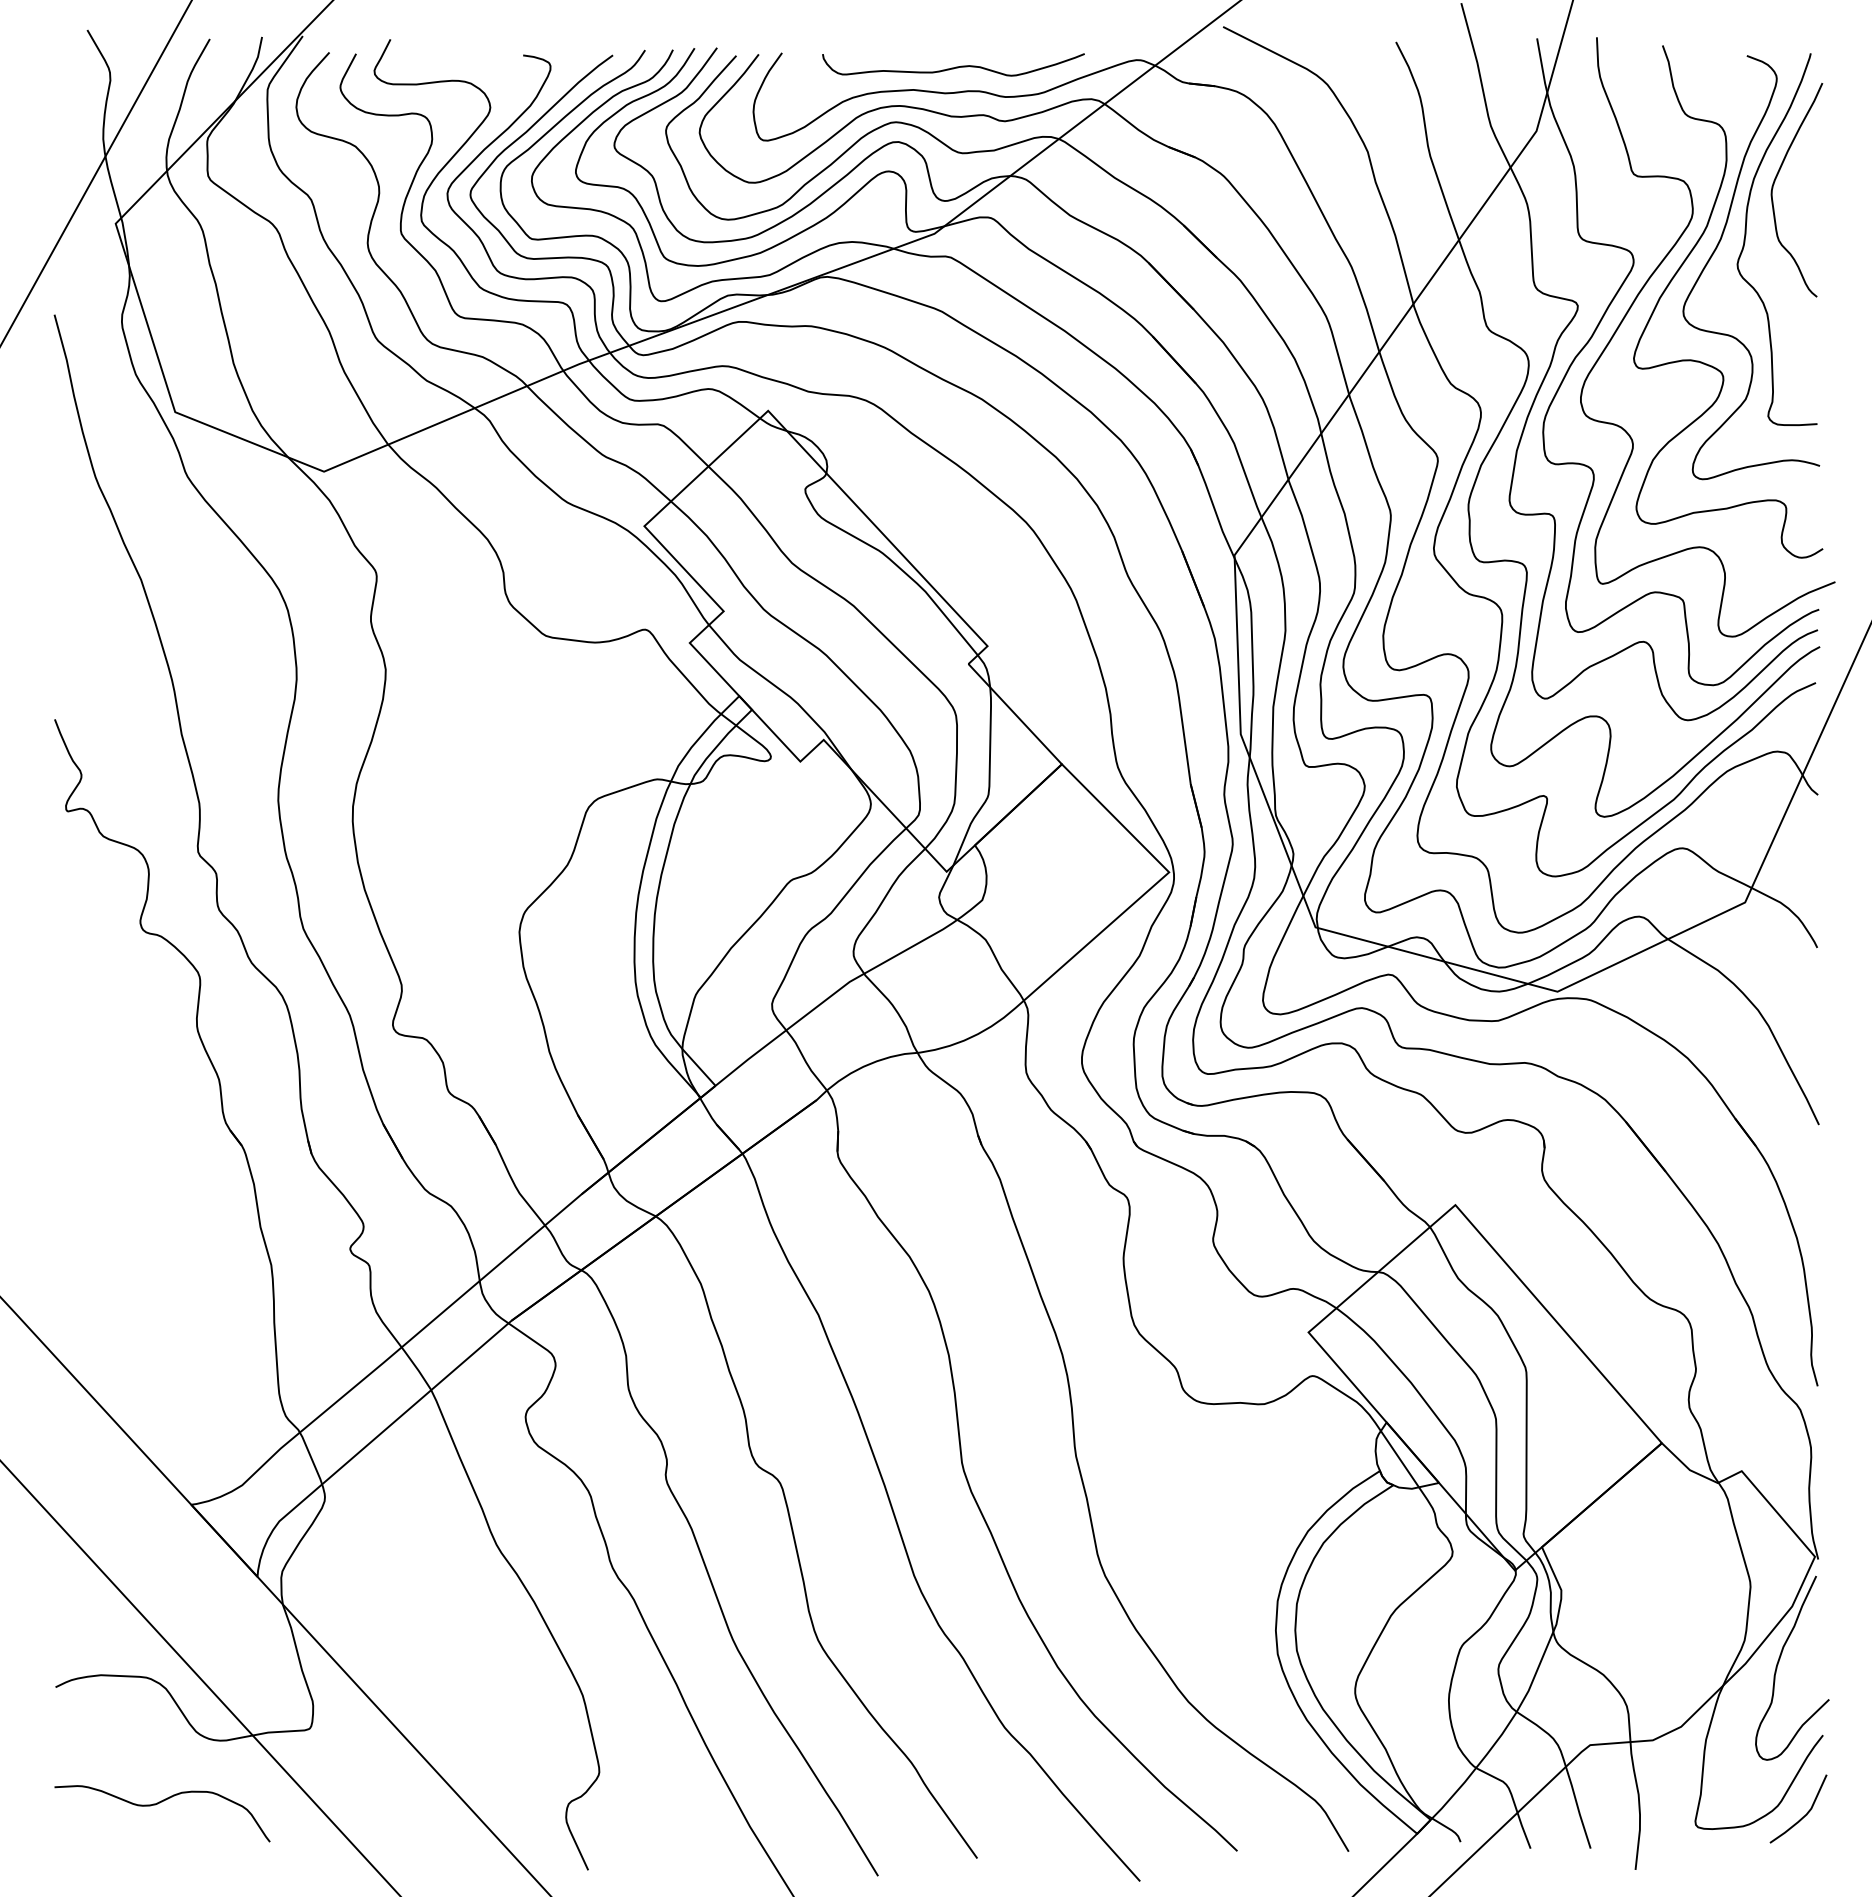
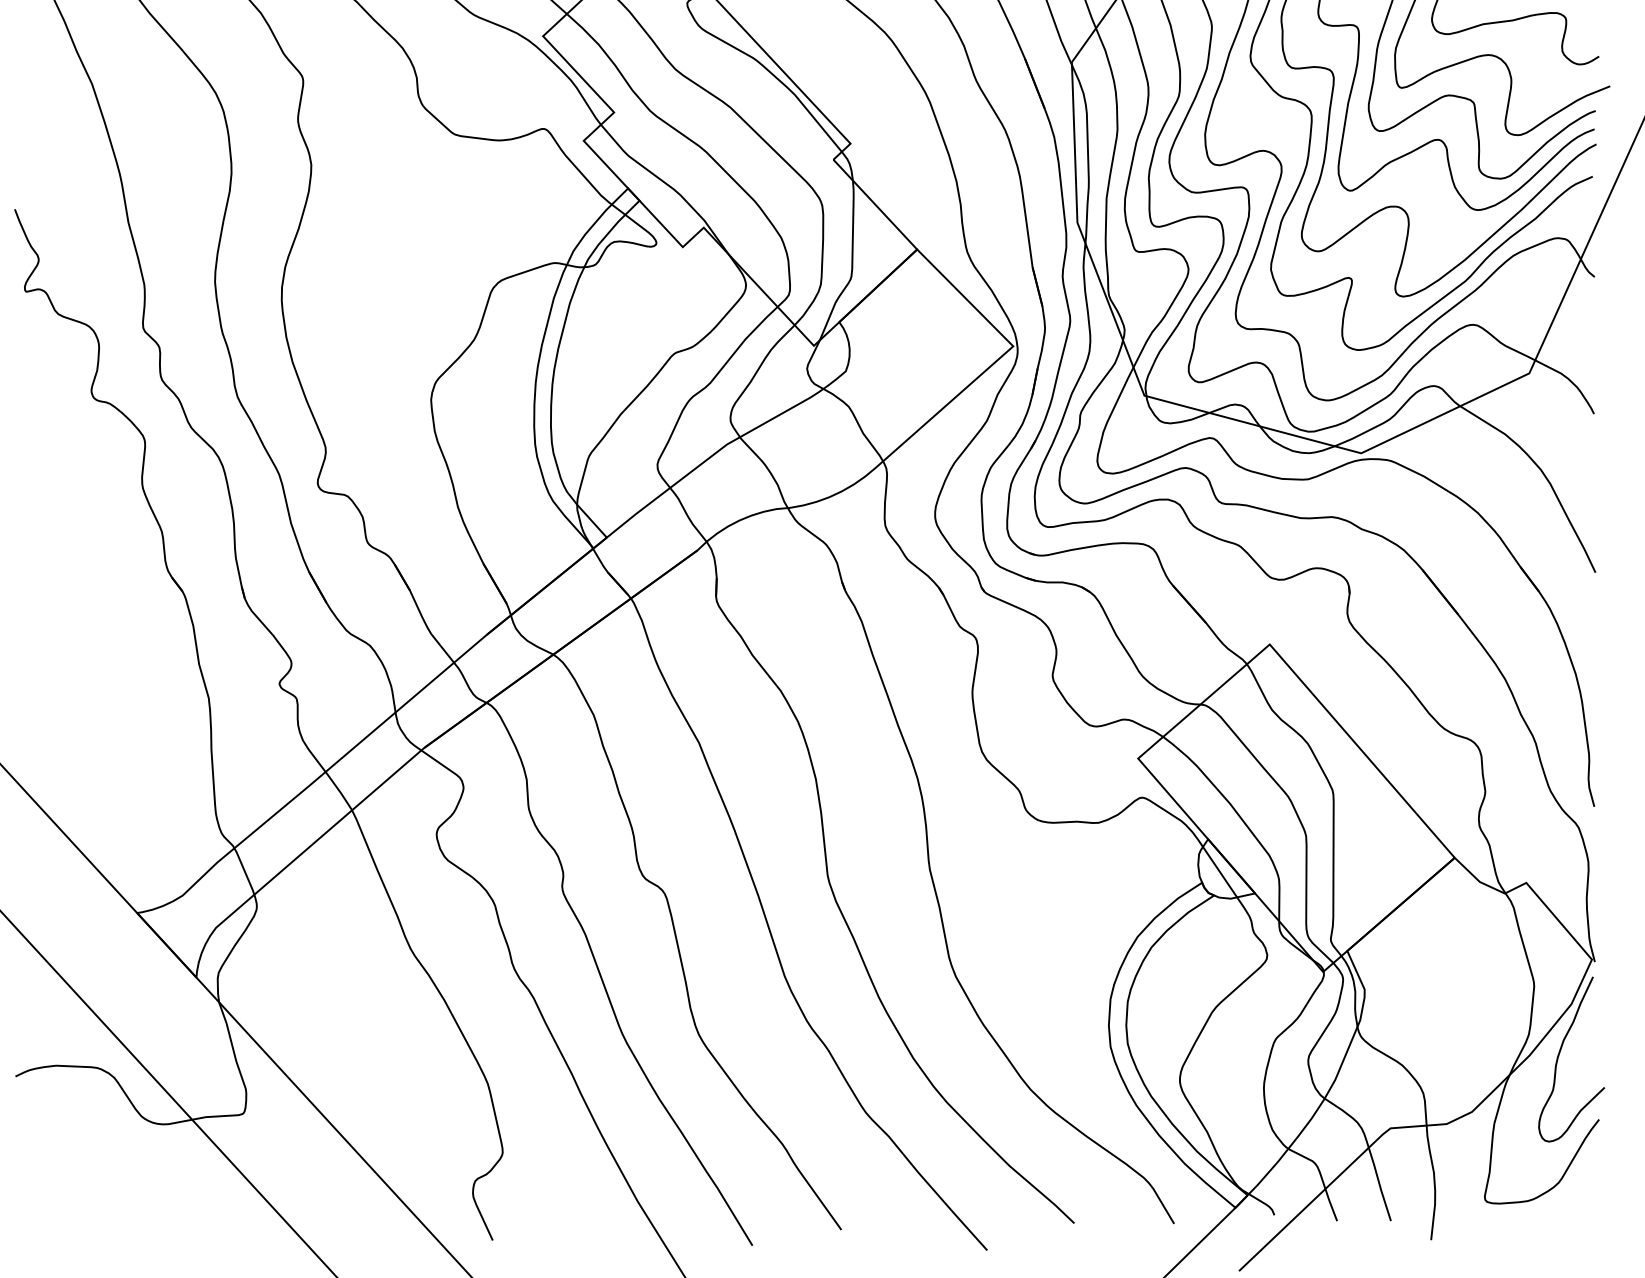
curve: (160, 1803) -> (109, 1180), removed
curve: (1802, 1816) -> (1580, 1192), removed

